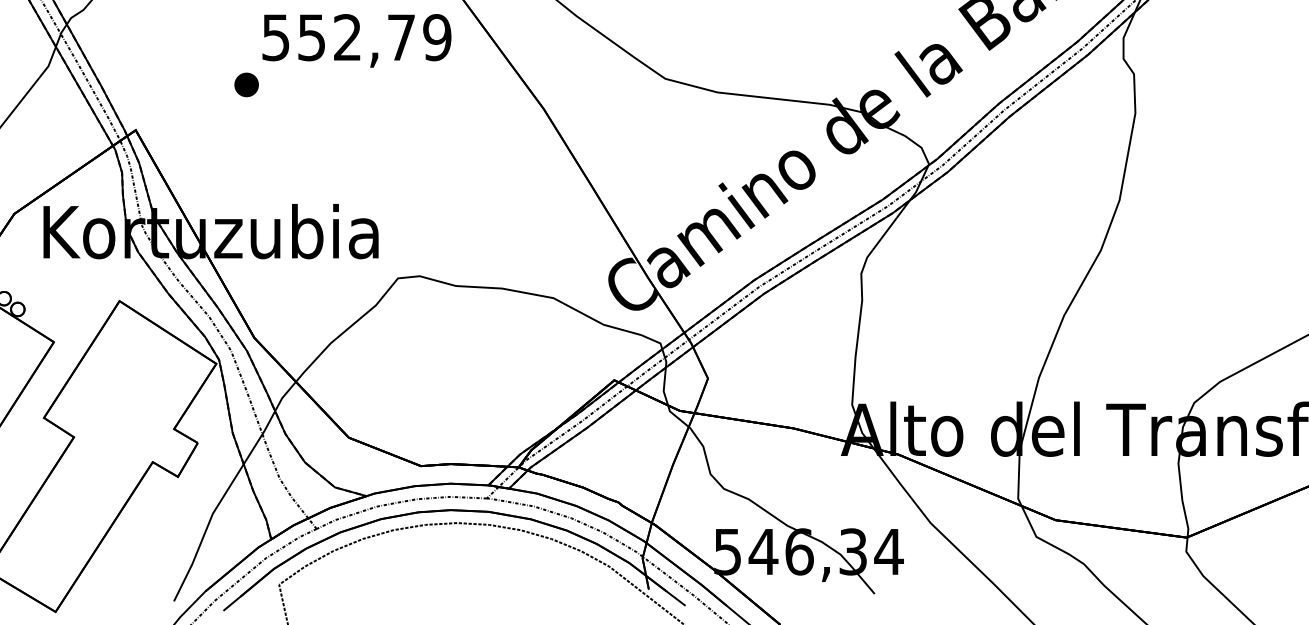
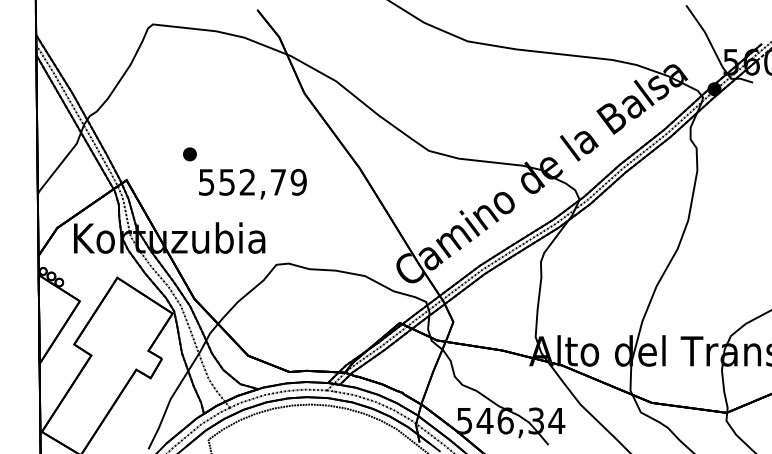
text: (356, 39) -> (252, 183), moved

